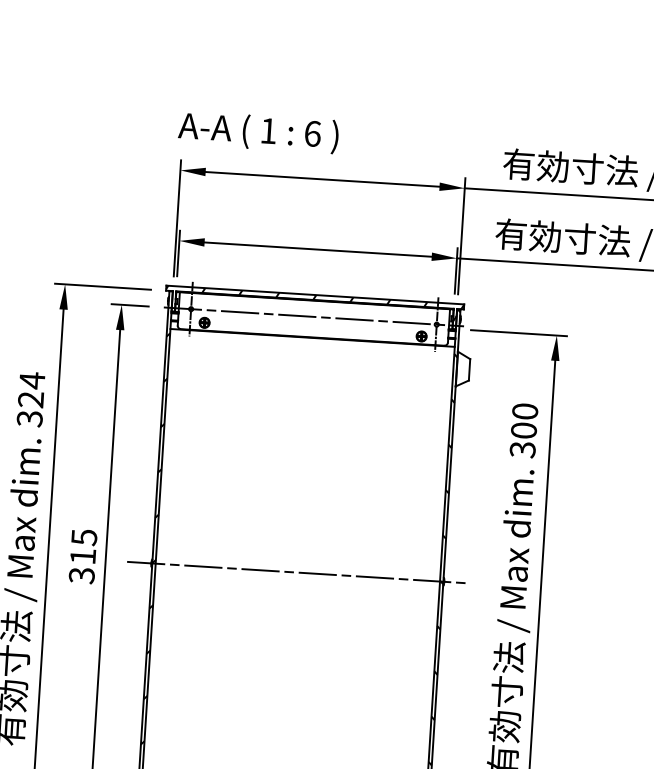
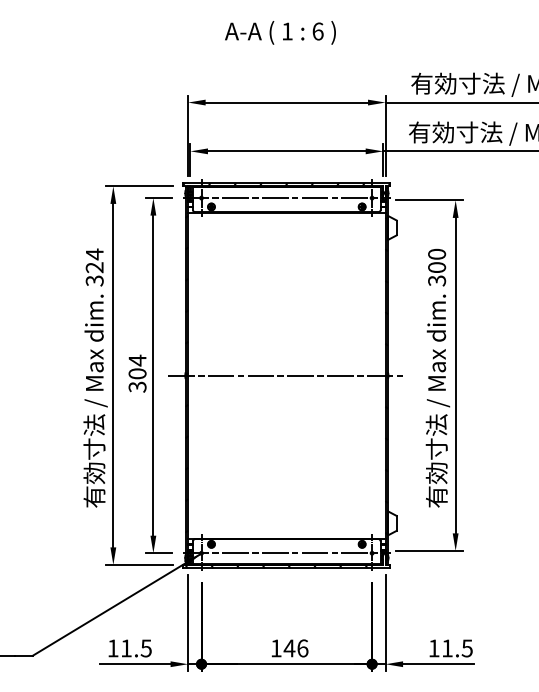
text: (258, 131) -> (280, 32), moved
text: (83, 545) -> (137, 366), 315 -> 304

